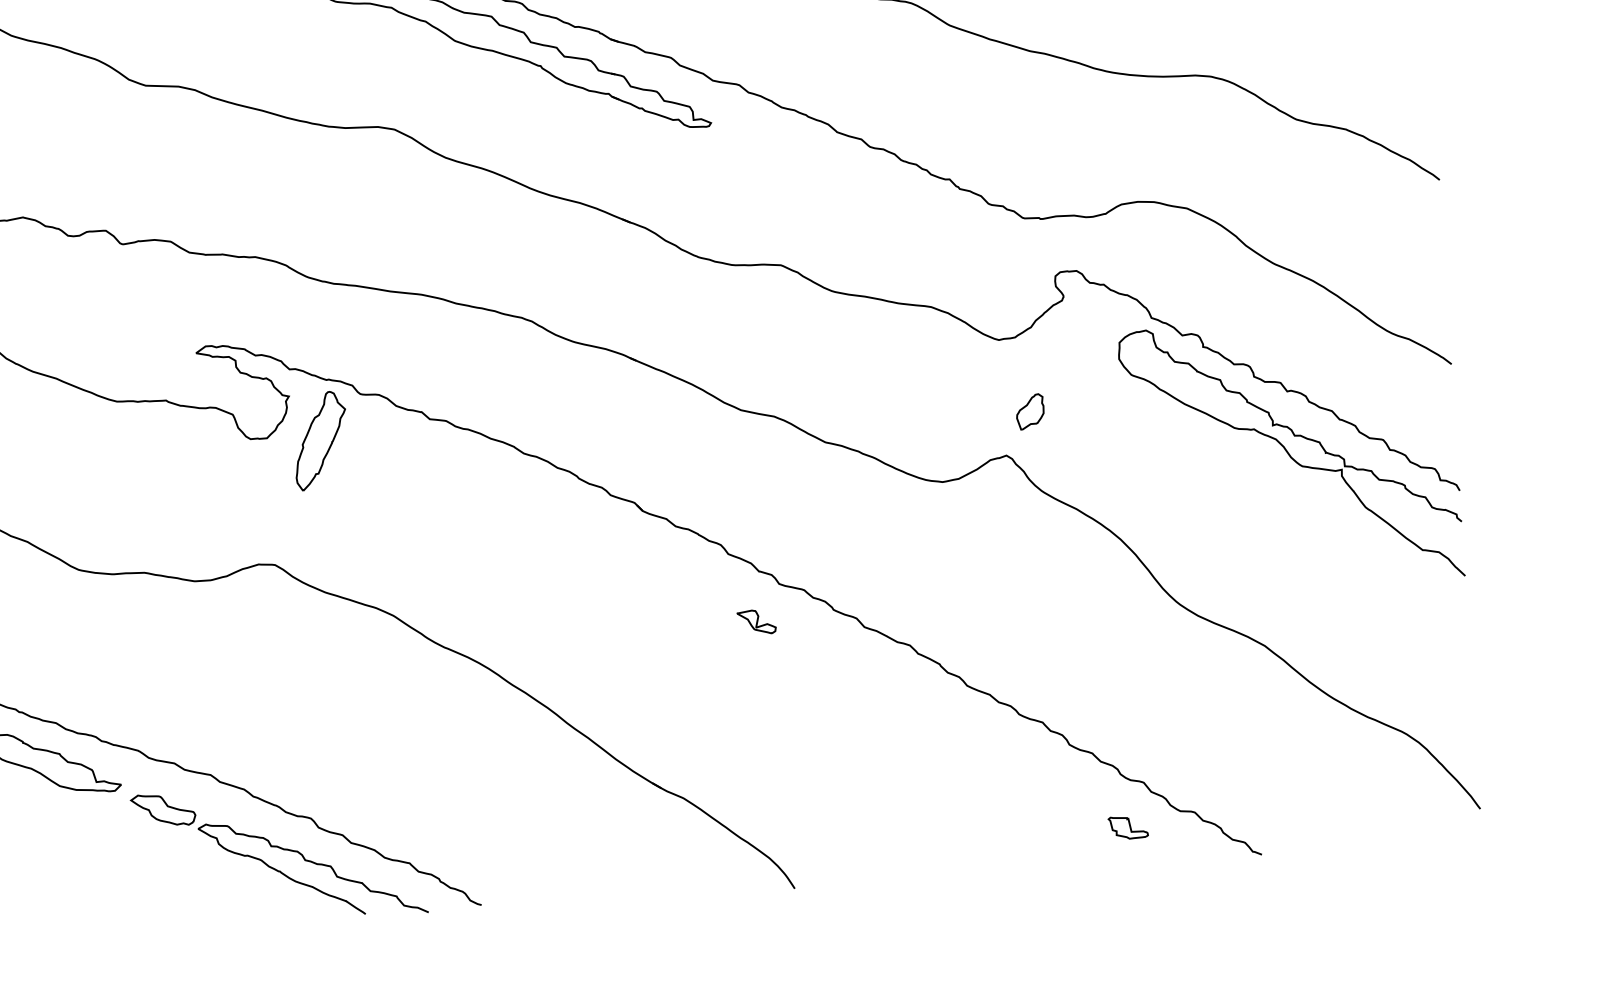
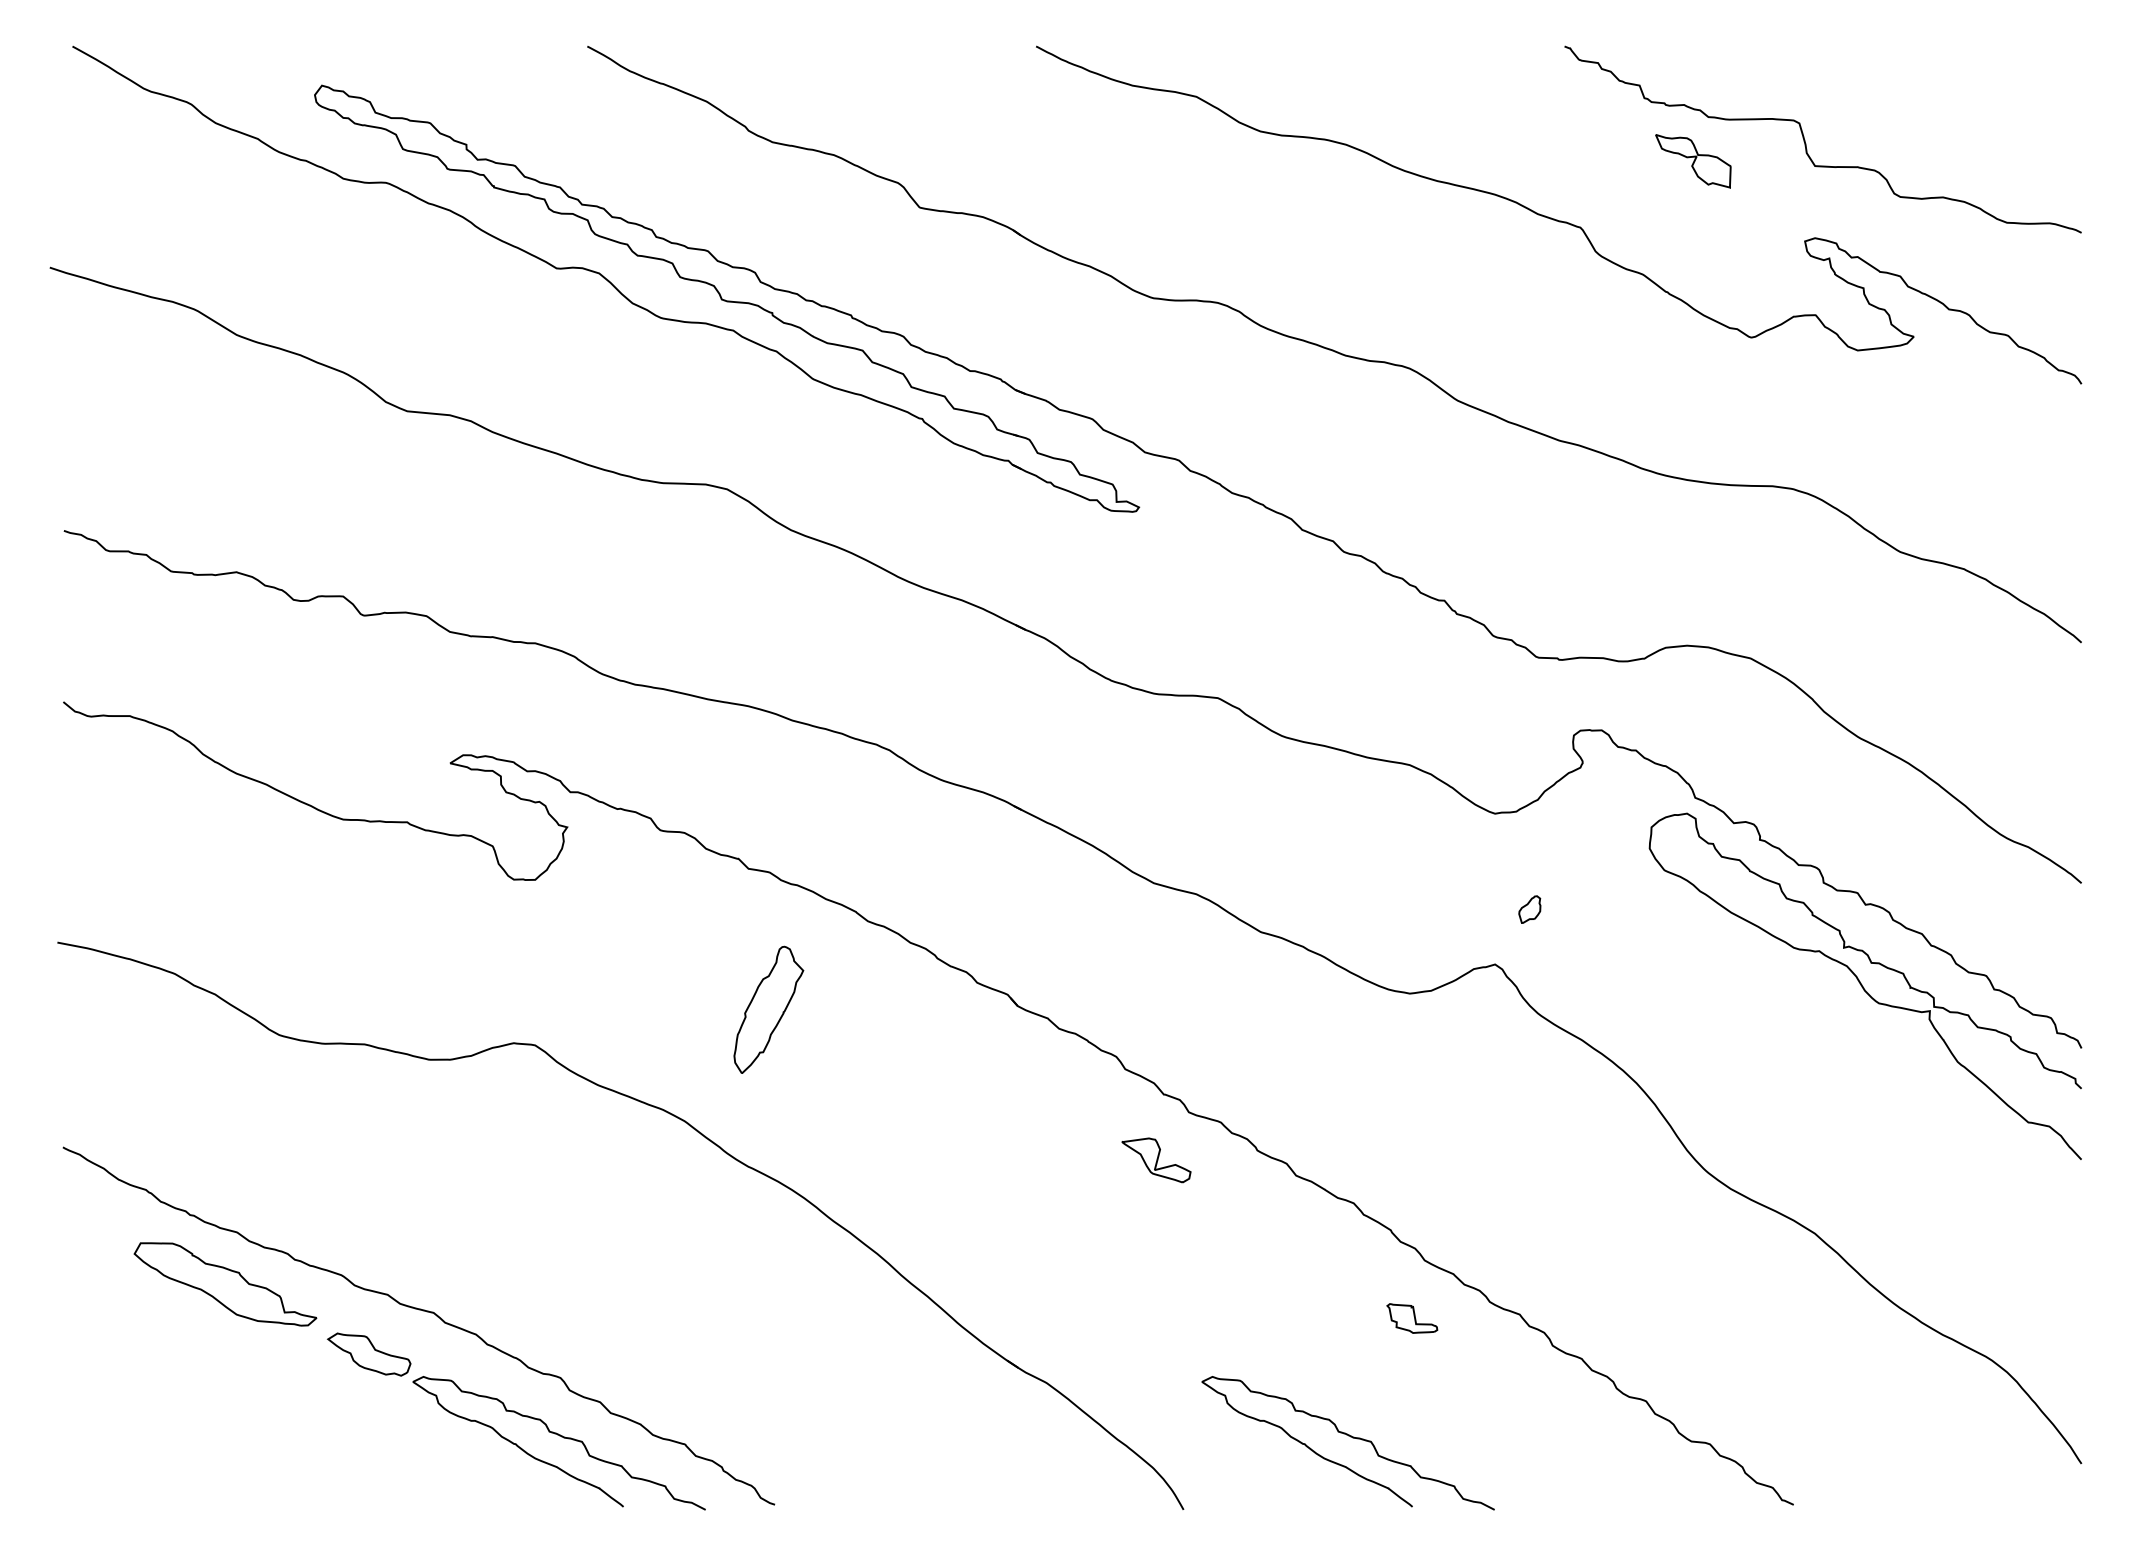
part: (1030, 411) -> (1529, 909), size x0.6
part: (320, 440) -> (768, 1009), moved
part: (756, 621) -> (1156, 1159), size x1.4
curve: (919, 825) -> (1350, 1437), added
part: (1128, 827) -> (1412, 1318), moved

